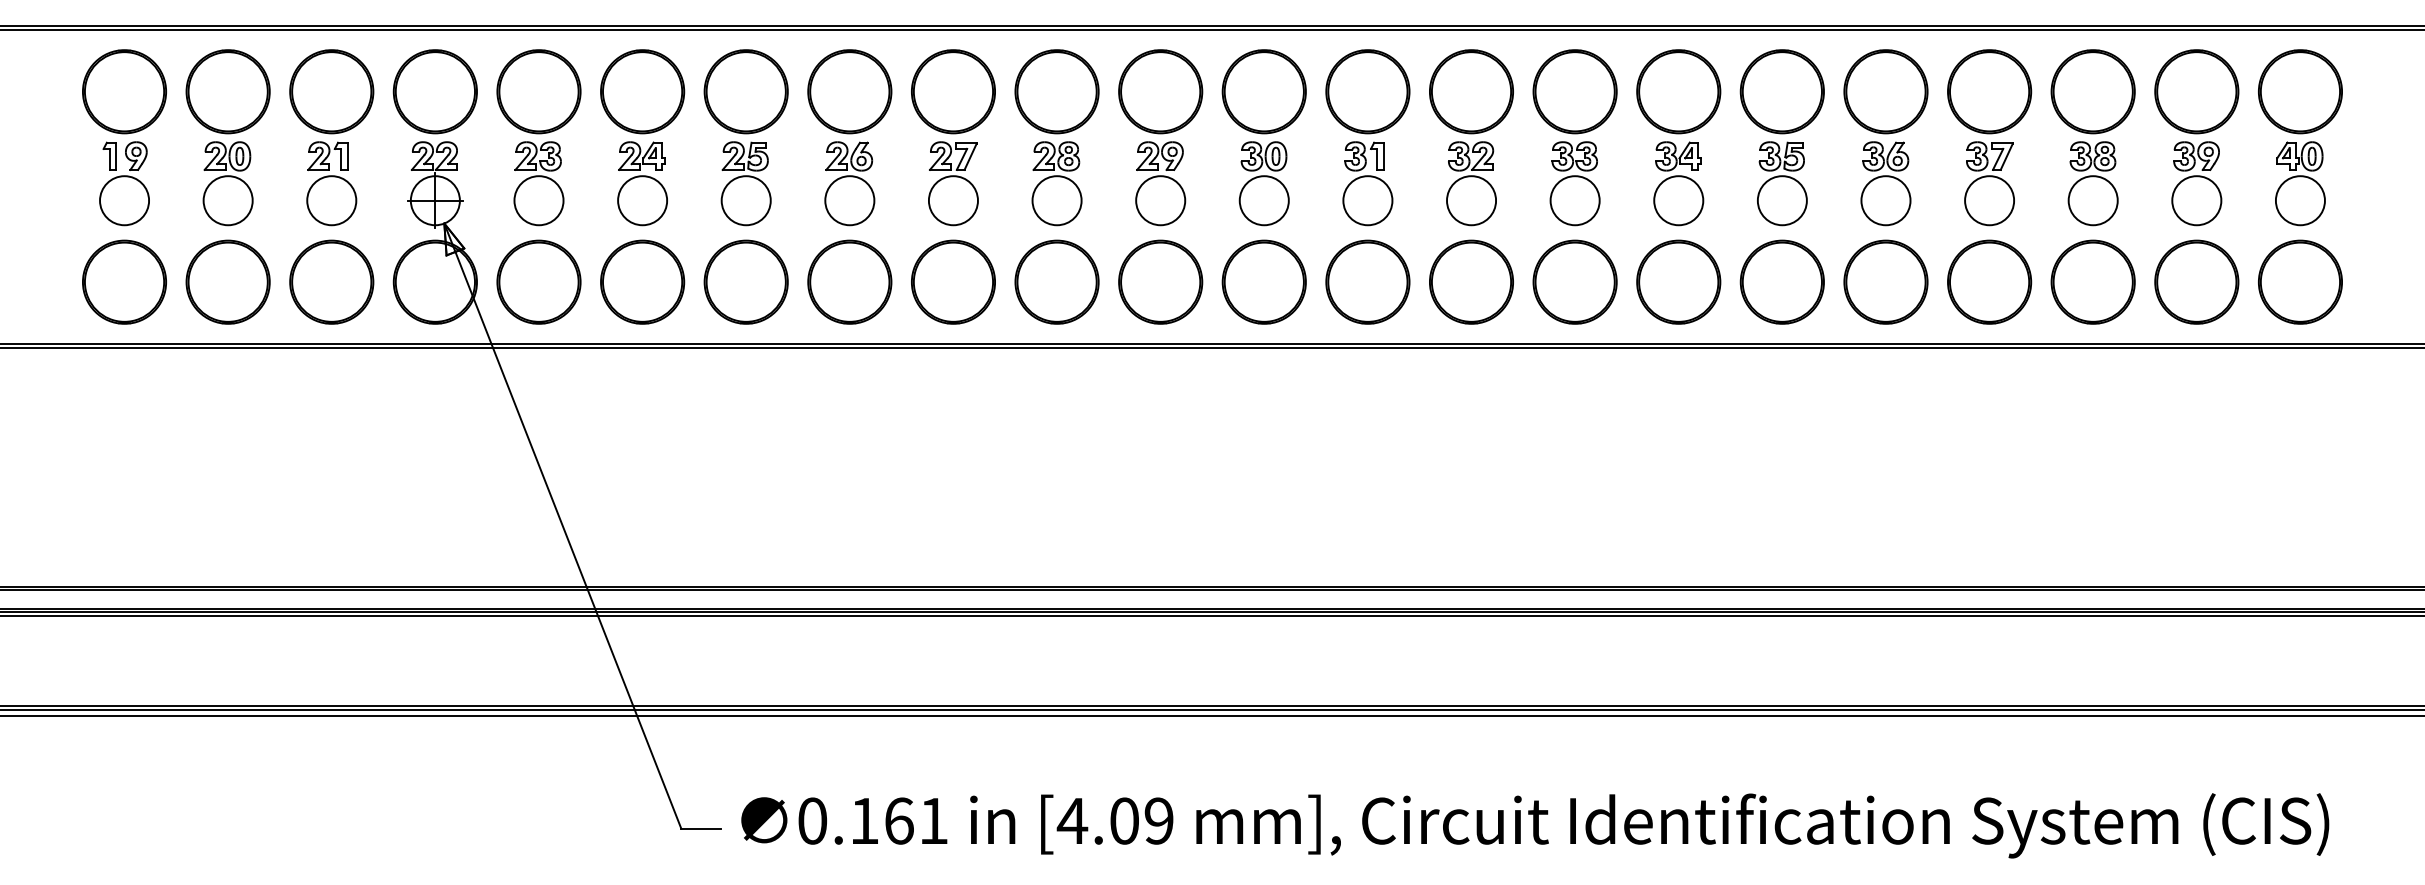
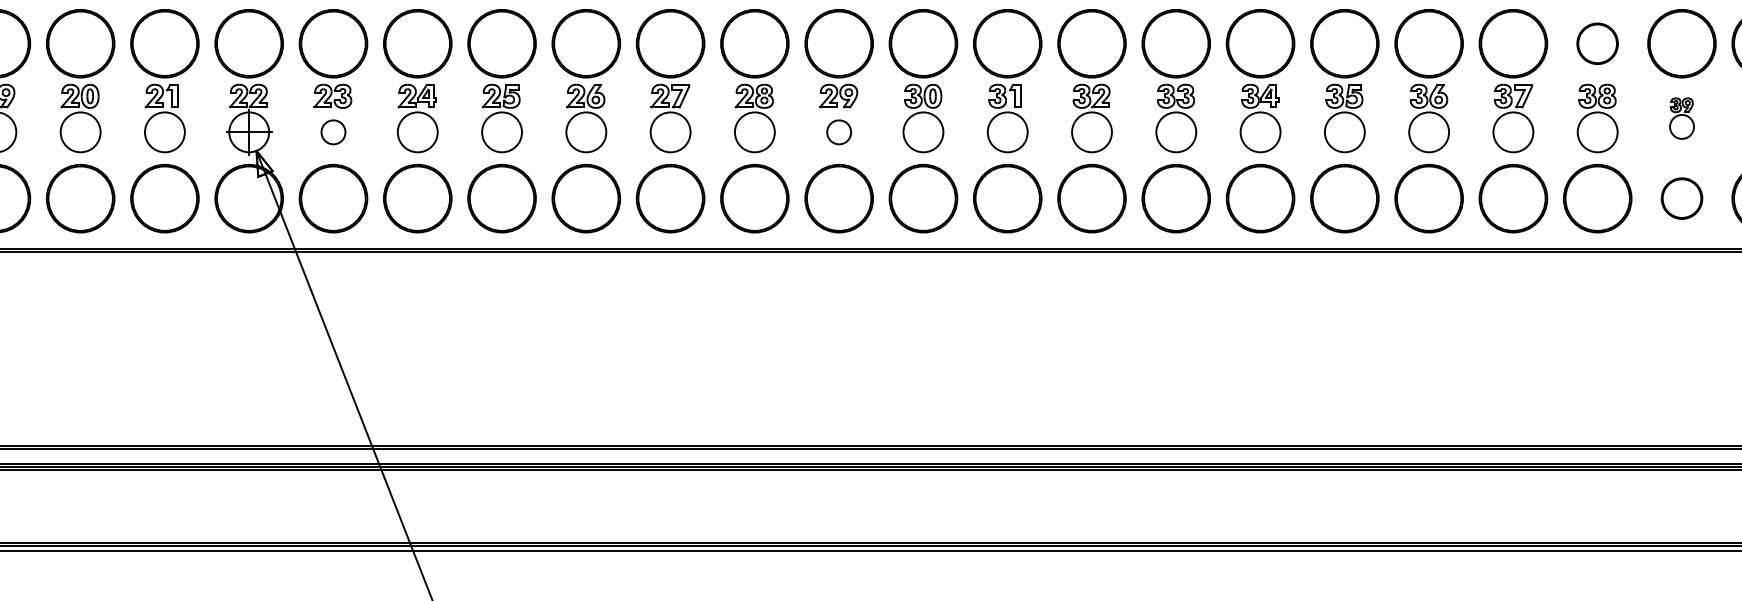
part: (2092, 91) -> (1597, 43), size x0.6
part: (2196, 183) -> (1681, 118), size x0.6
circle: (538, 200) -> (333, 132), size x0.6
circle: (1160, 200) -> (839, 132), size x0.6
part: (2196, 281) -> (1681, 198), size x0.6

